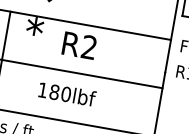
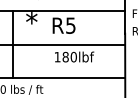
text: (88, 47) -> (70, 25), R2 -> R5
text: (67, 93) -> (74, 56), moved

